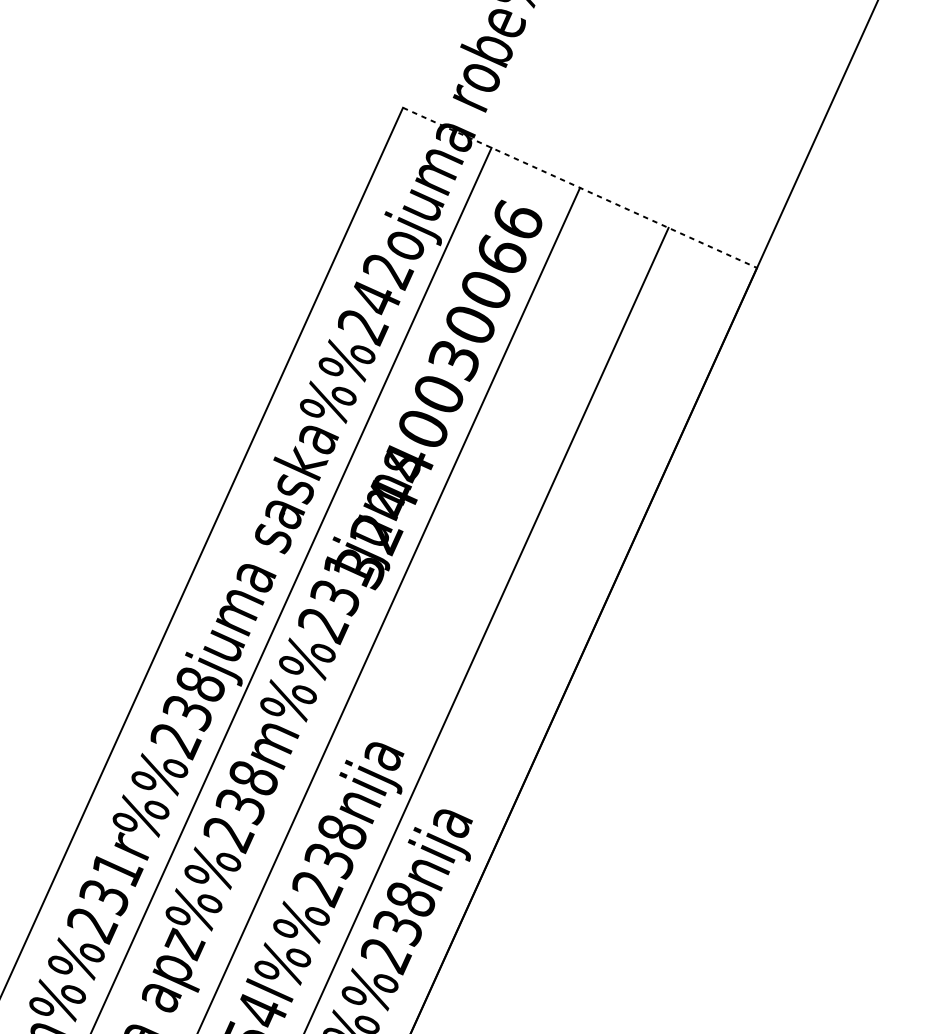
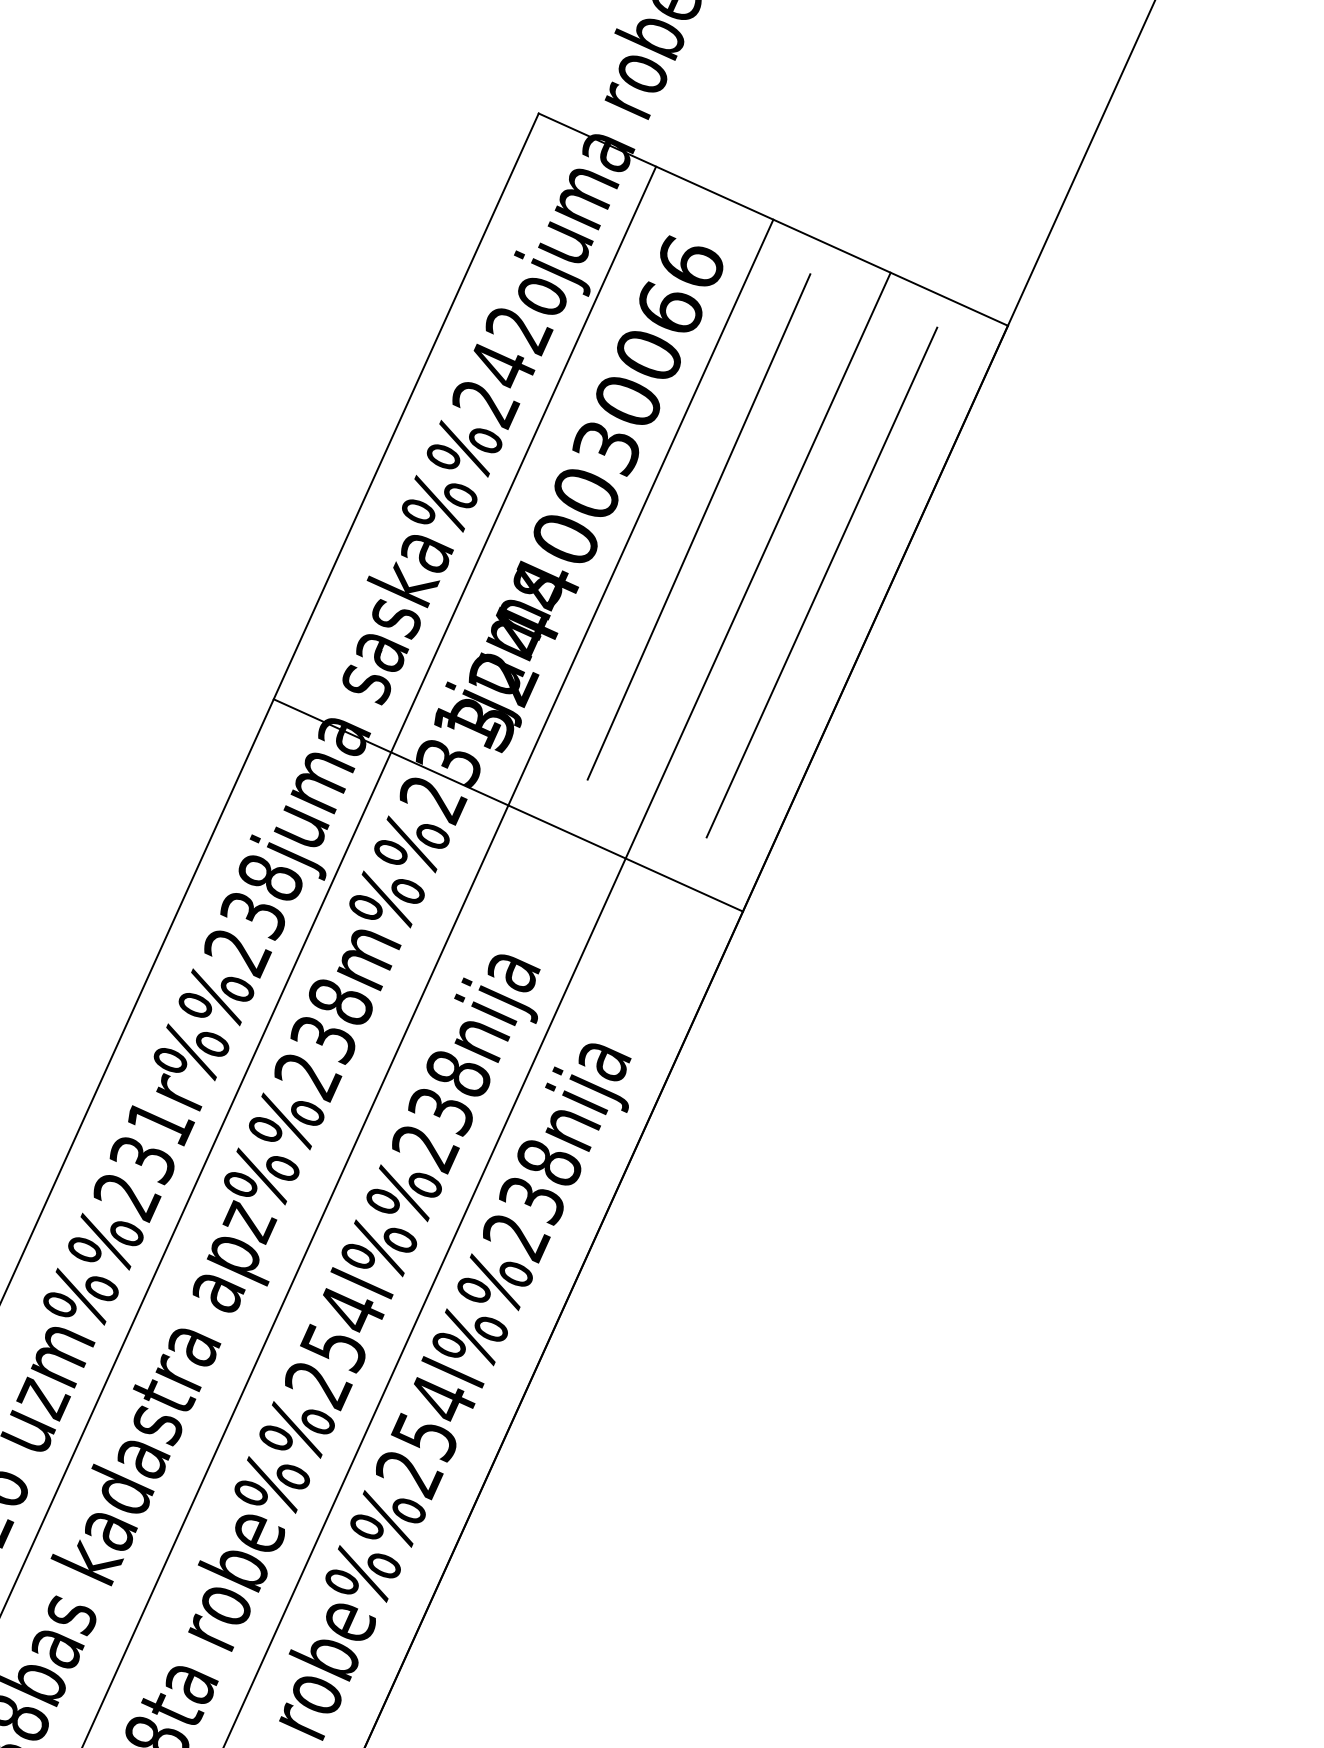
line: (580, 187) -> (773, 219), dashed -> solid
line: (523, 419) -> (698, 526), added
line: (616, 461) -> (821, 582), added
line: (379, 629) -> (507, 805), added

